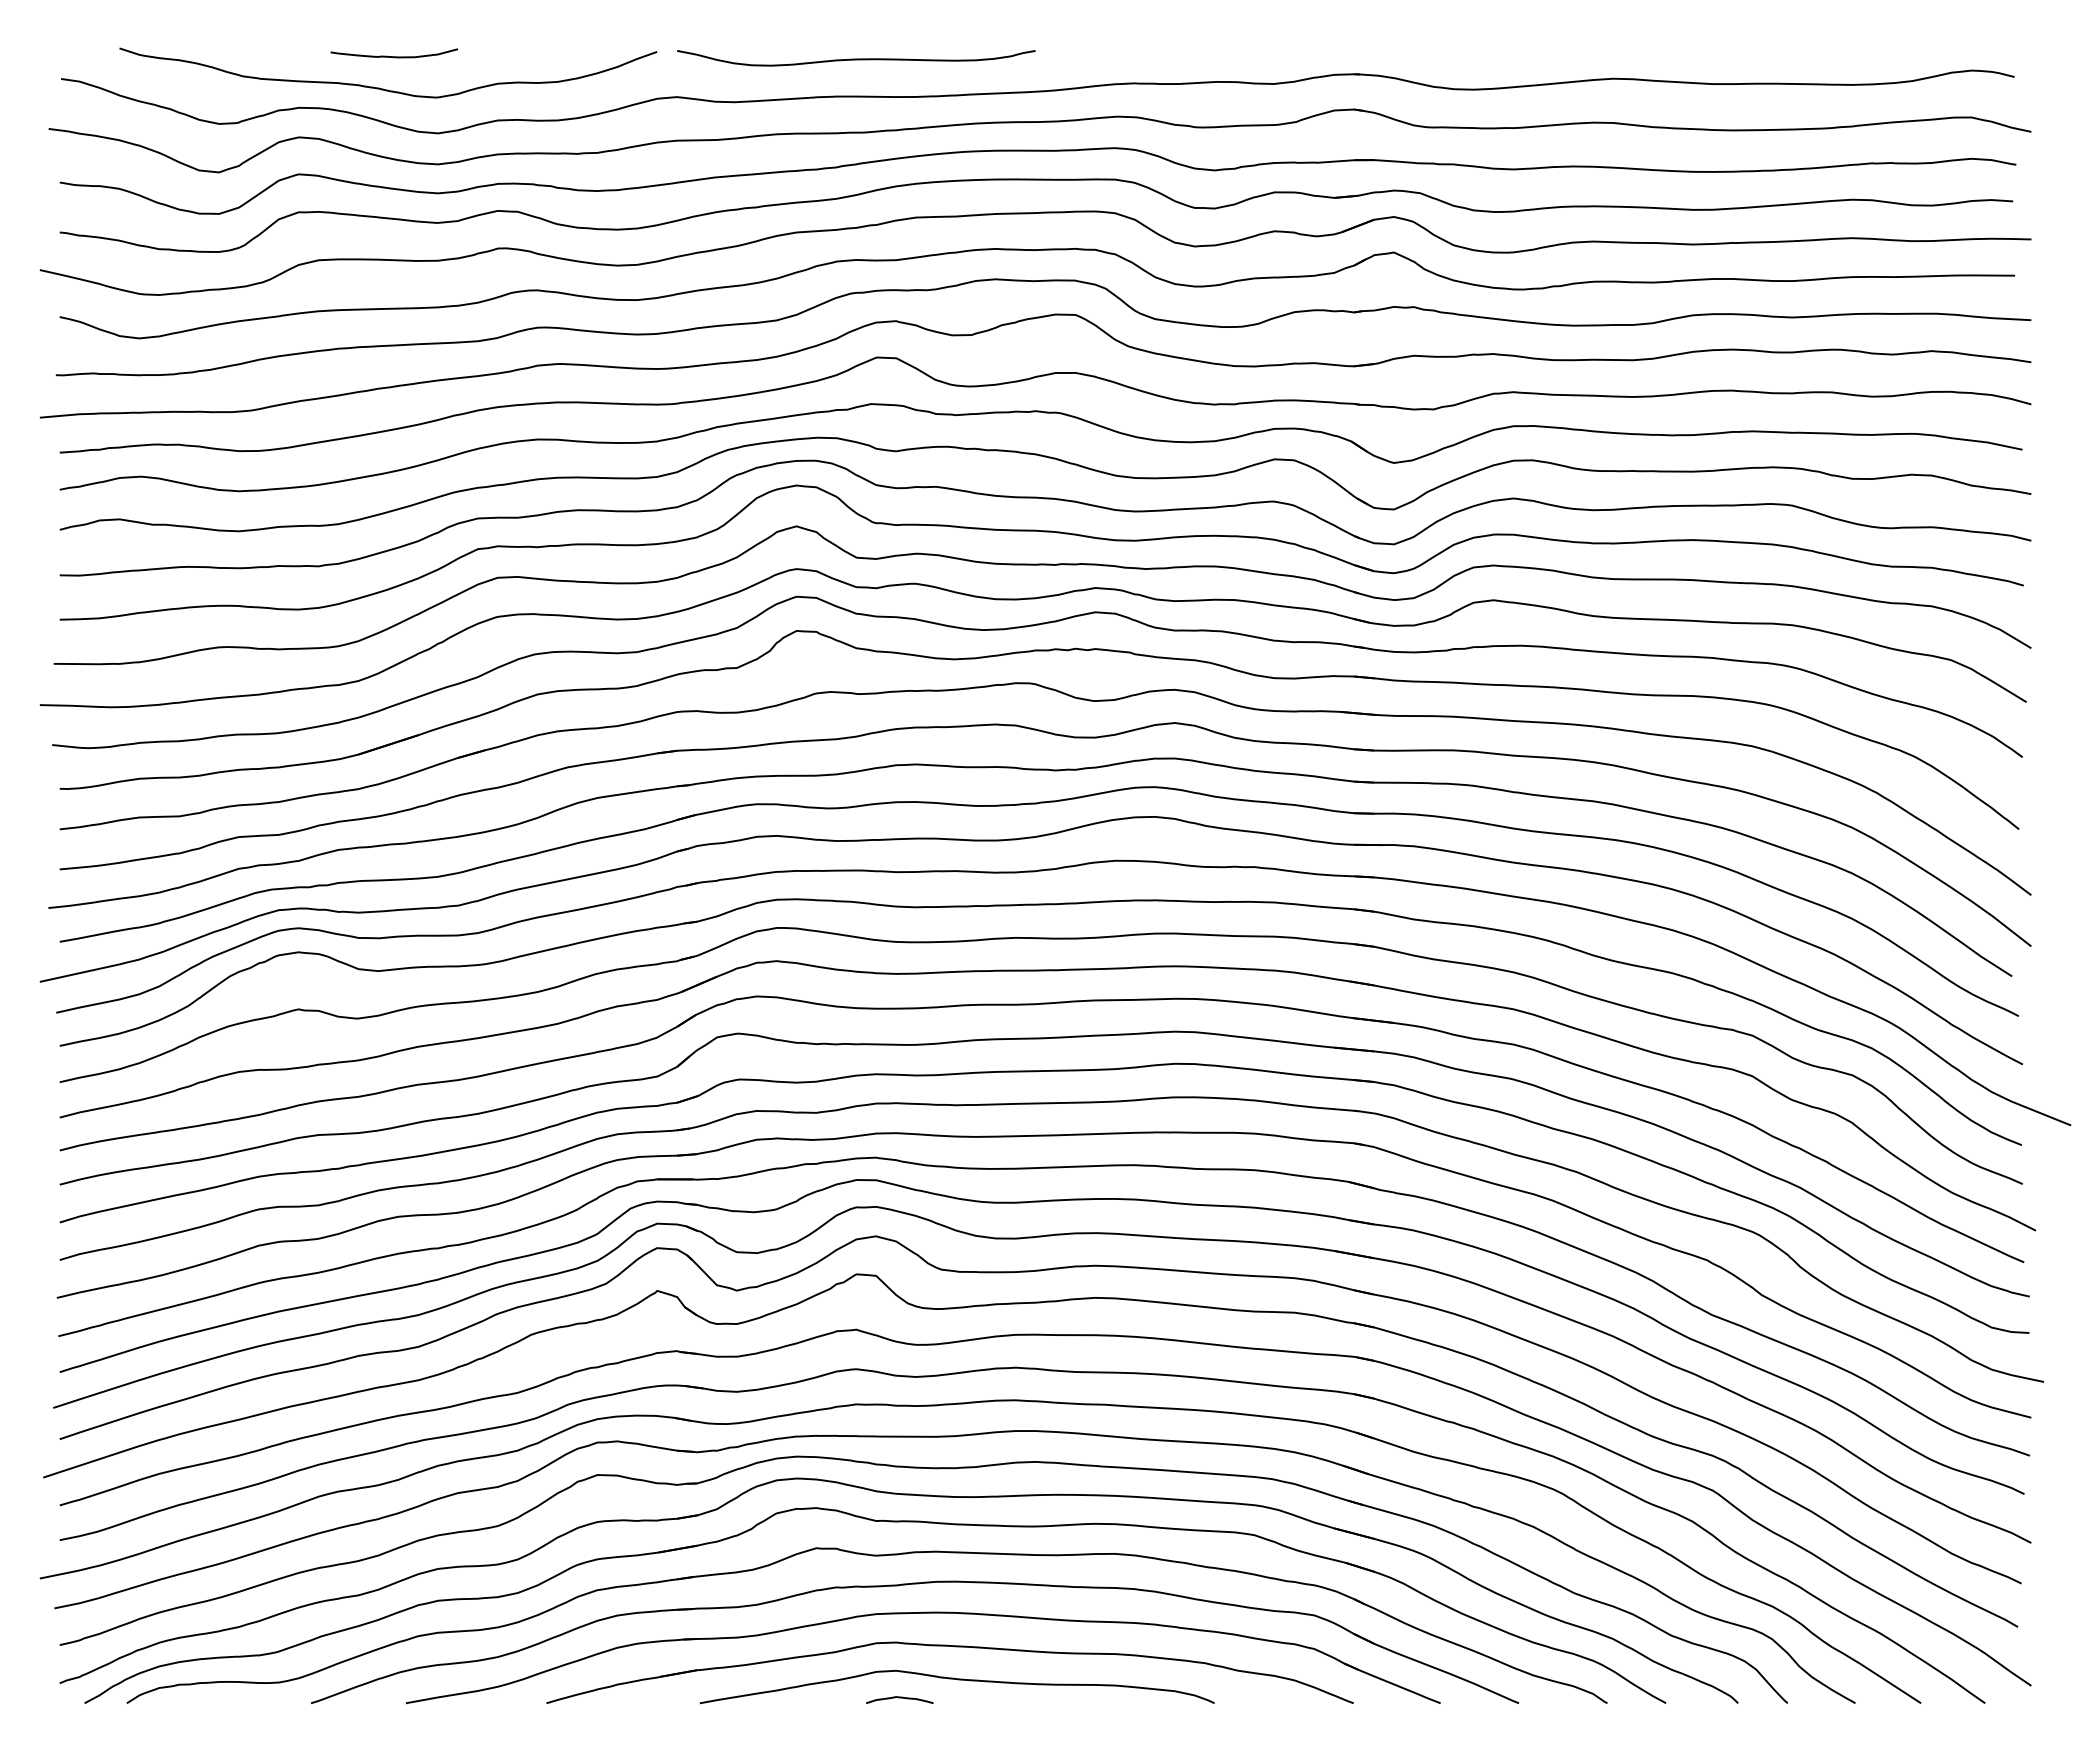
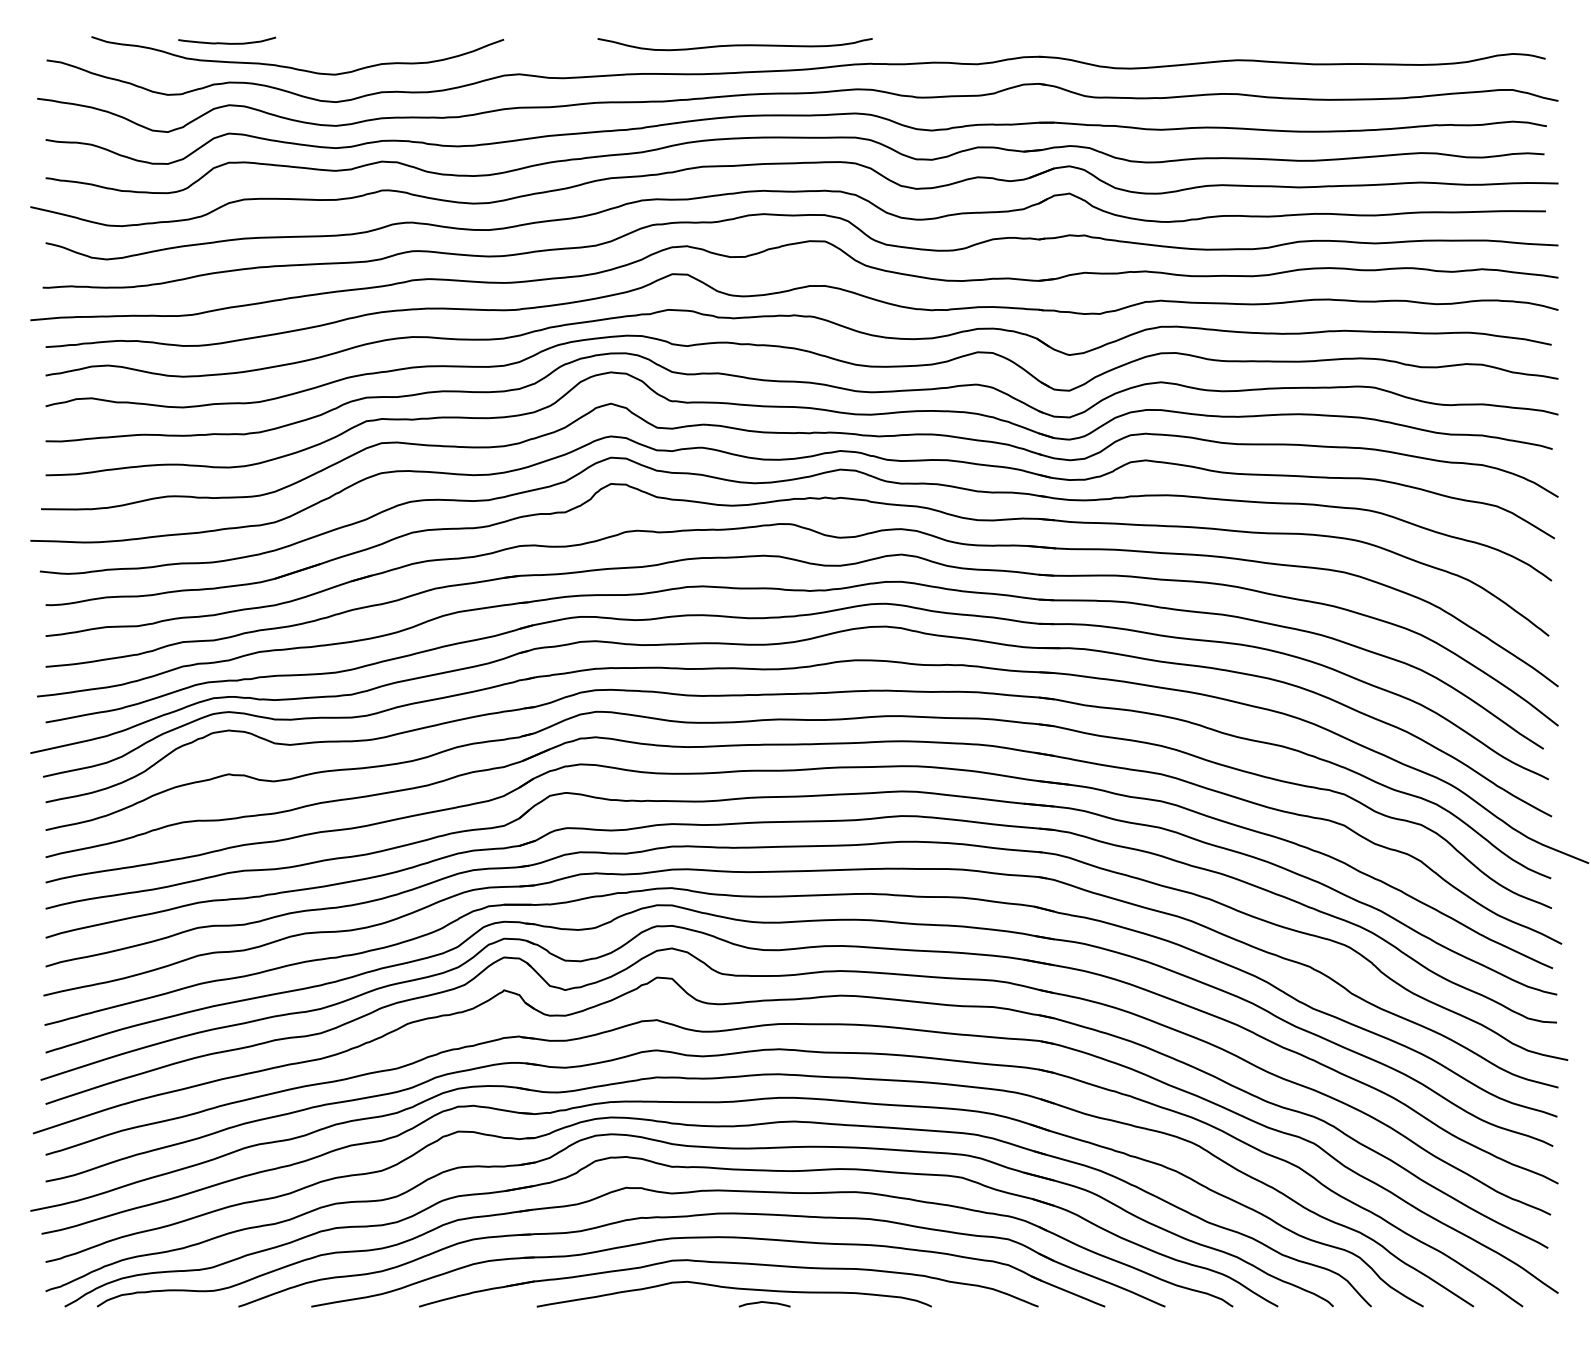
curve: (394, 56) -> (227, 43), moved
curve: (856, 58) -> (735, 44), moved
curve: (899, 1698) -> (764, 1303), moved

